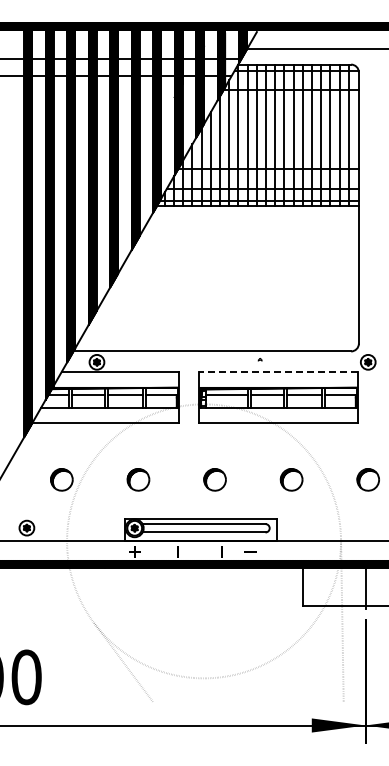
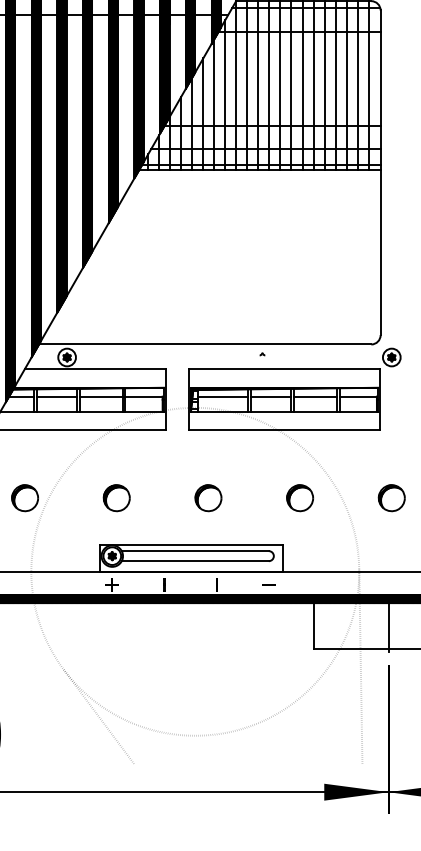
line: (278, 372) -> (284, 369), dashed -> solid
line: (250, 551) -> (268, 583), moved

